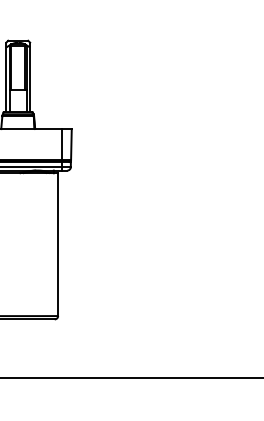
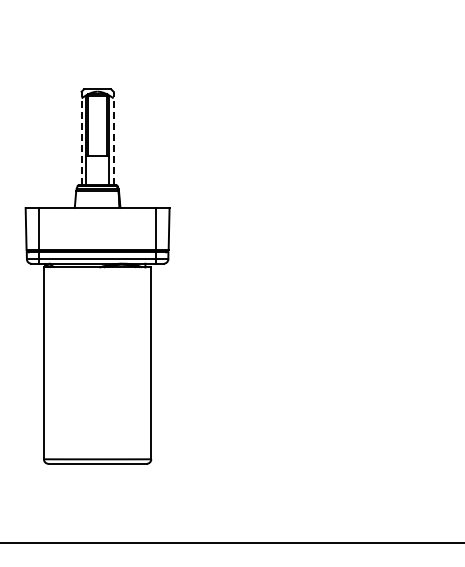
line: (6, 77) -> (81, 138), solid -> dashed
line: (30, 77) -> (113, 138), solid -> dashed

